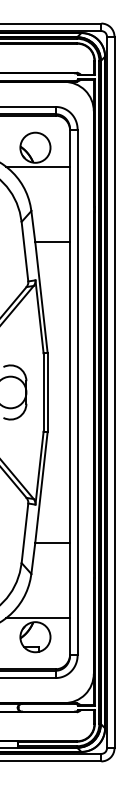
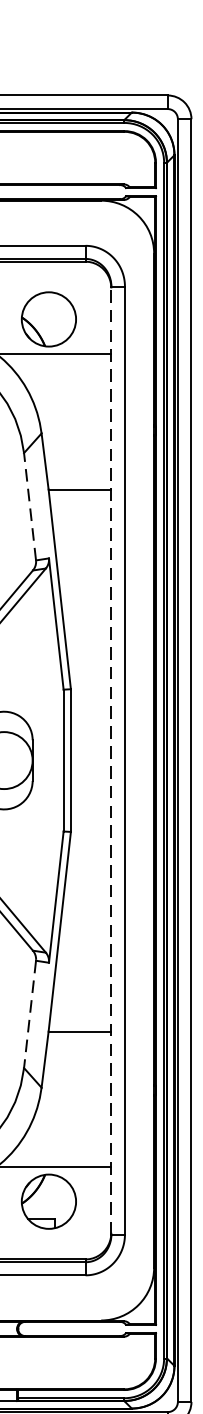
line: (24, 251) -> (29, 506), solid -> dashed
line: (70, 392) -> (112, 760), solid -> dashed
line: (24, 533) -> (29, 1014), solid -> dashed

